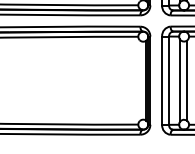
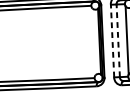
line: (162, 80) -> (112, 40), solid -> dashed
line: (169, 80) -> (118, 40), solid -> dashed

